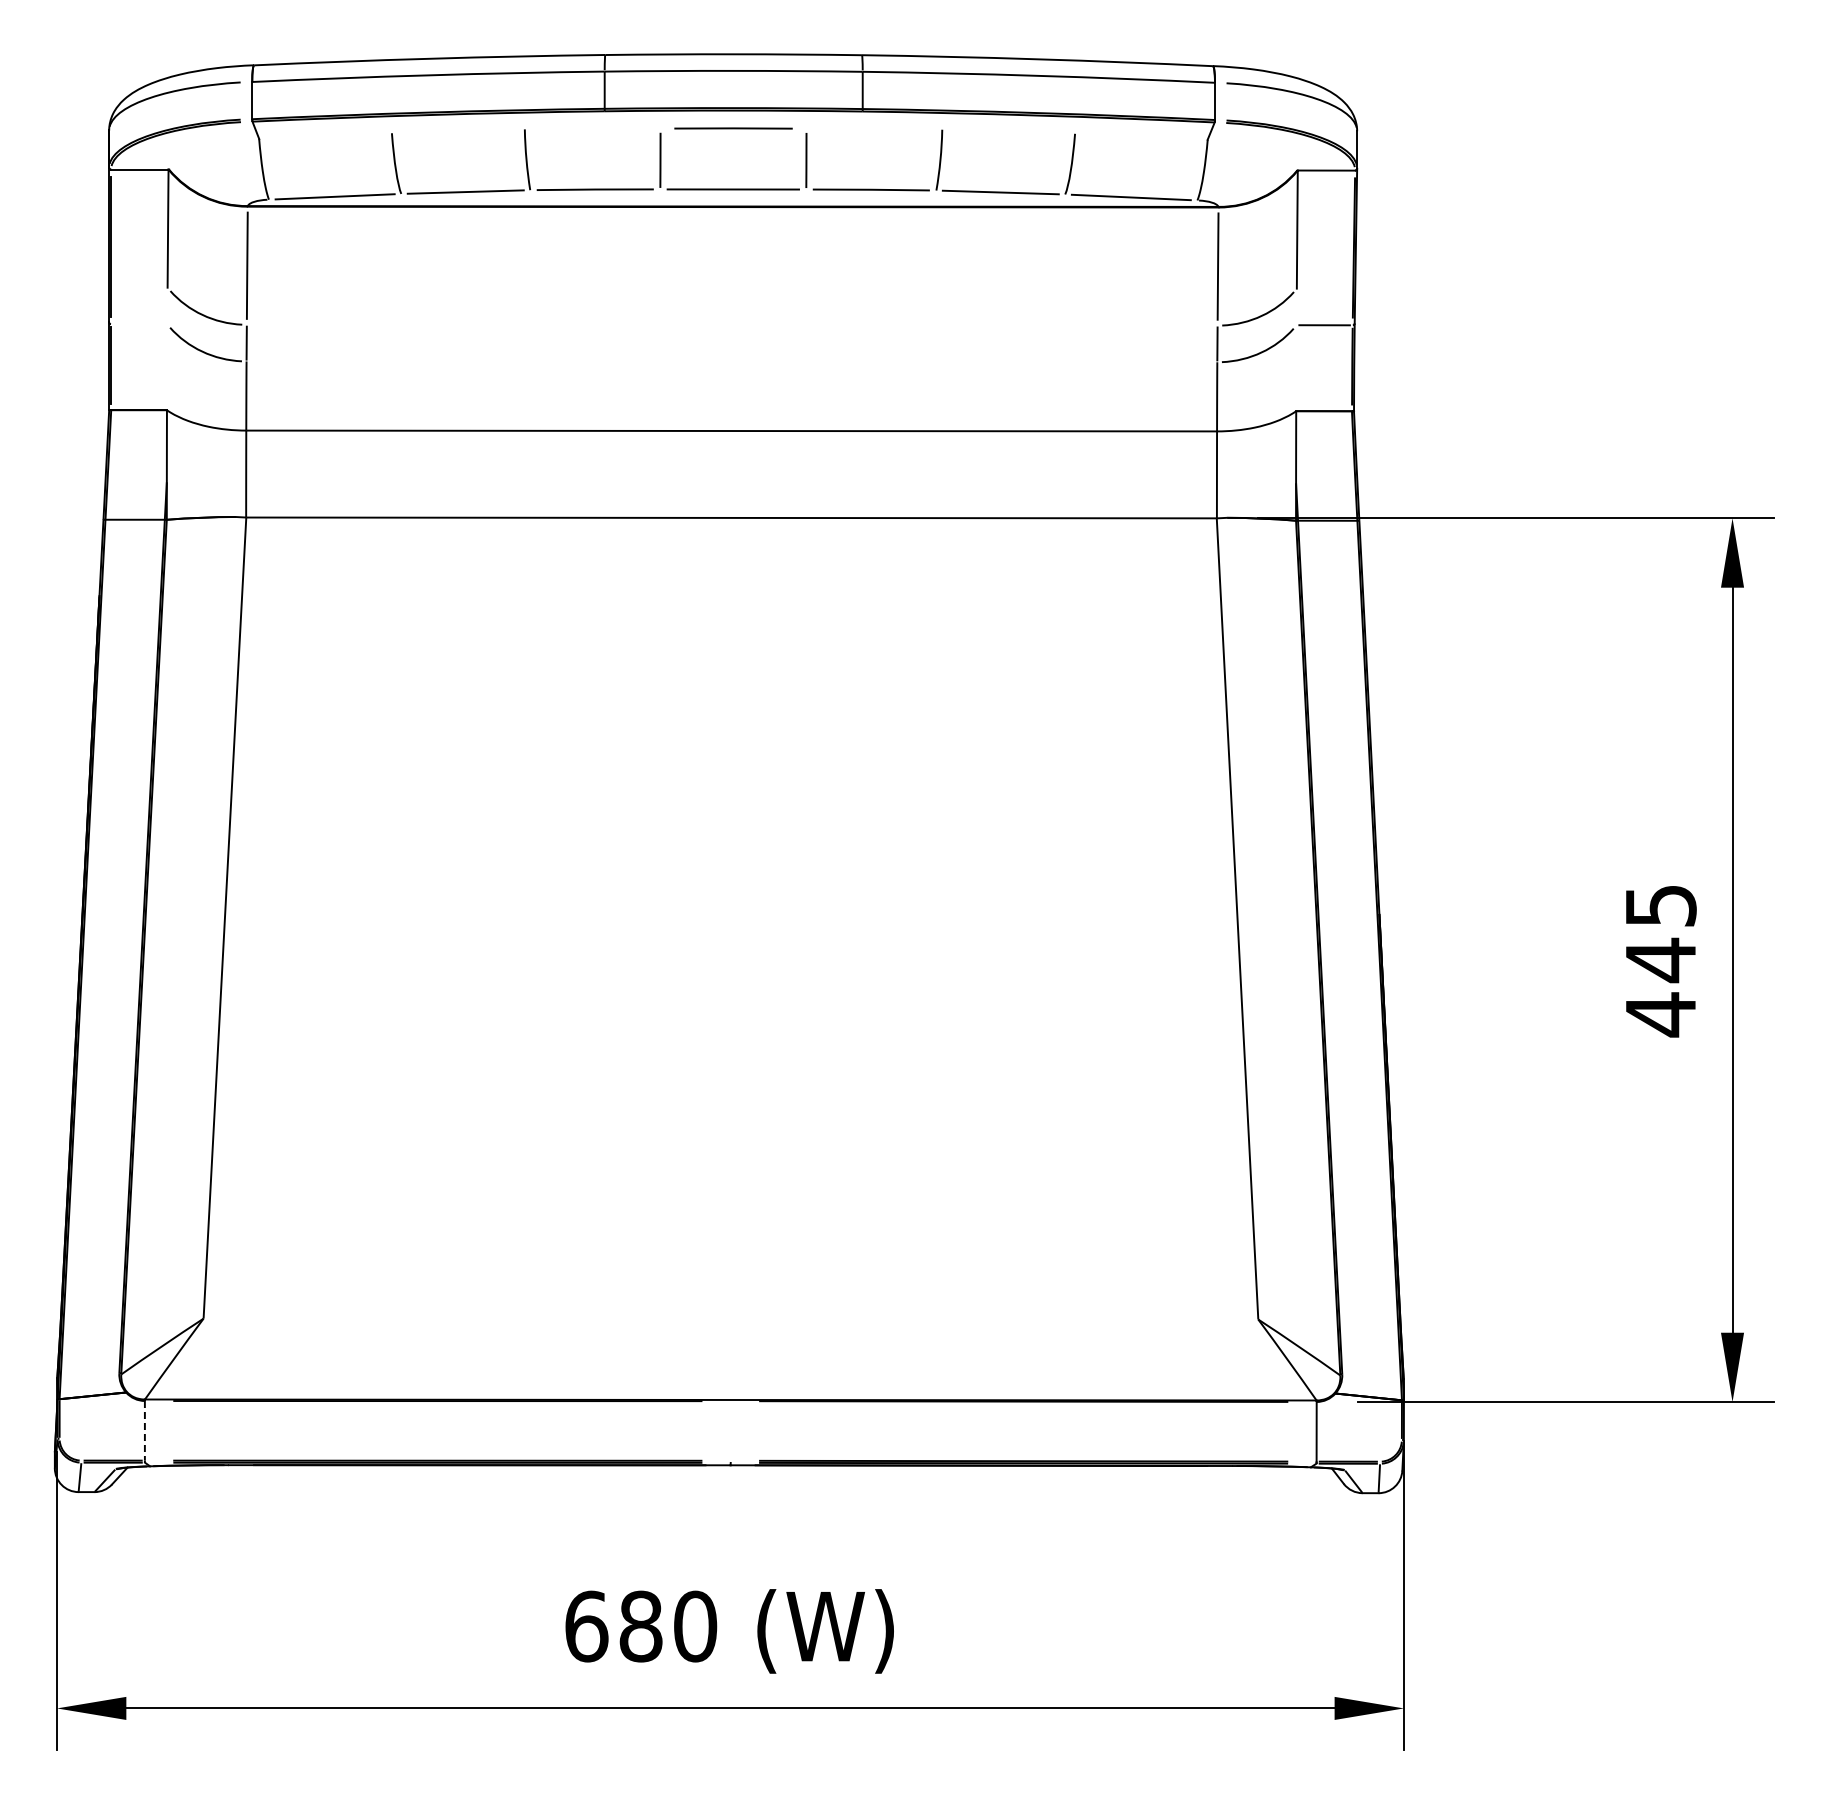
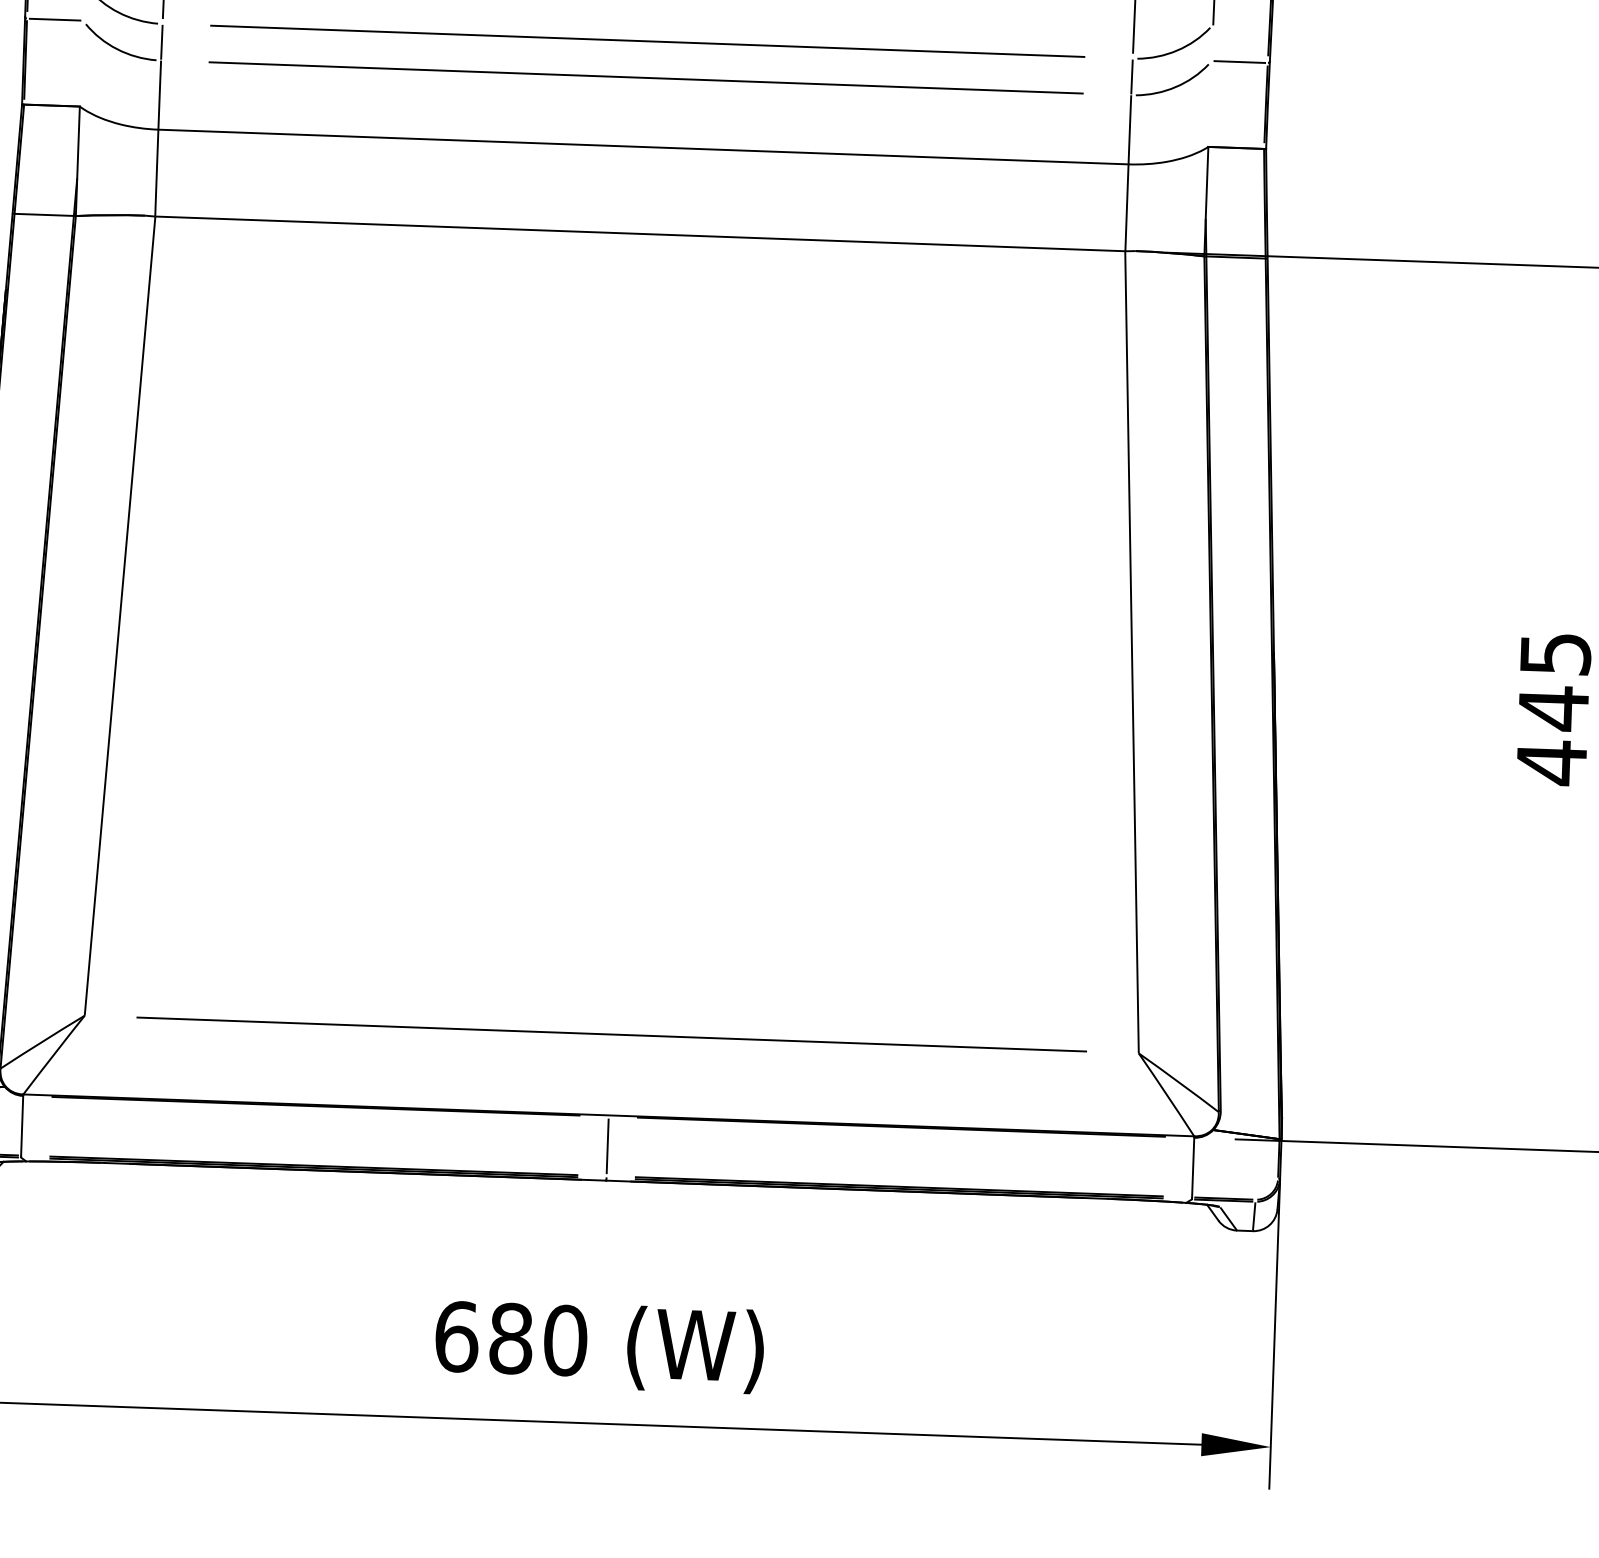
line: (138, 324) -> (54, 19), added
line: (732, 324) -> (648, 40), added
line: (731, 361) -> (645, 77), added
line: (730, 1318) -> (611, 1033), added
line: (144, 1430) -> (21, 1125), dashed -> solid
line: (730, 1430) -> (607, 1145), added

